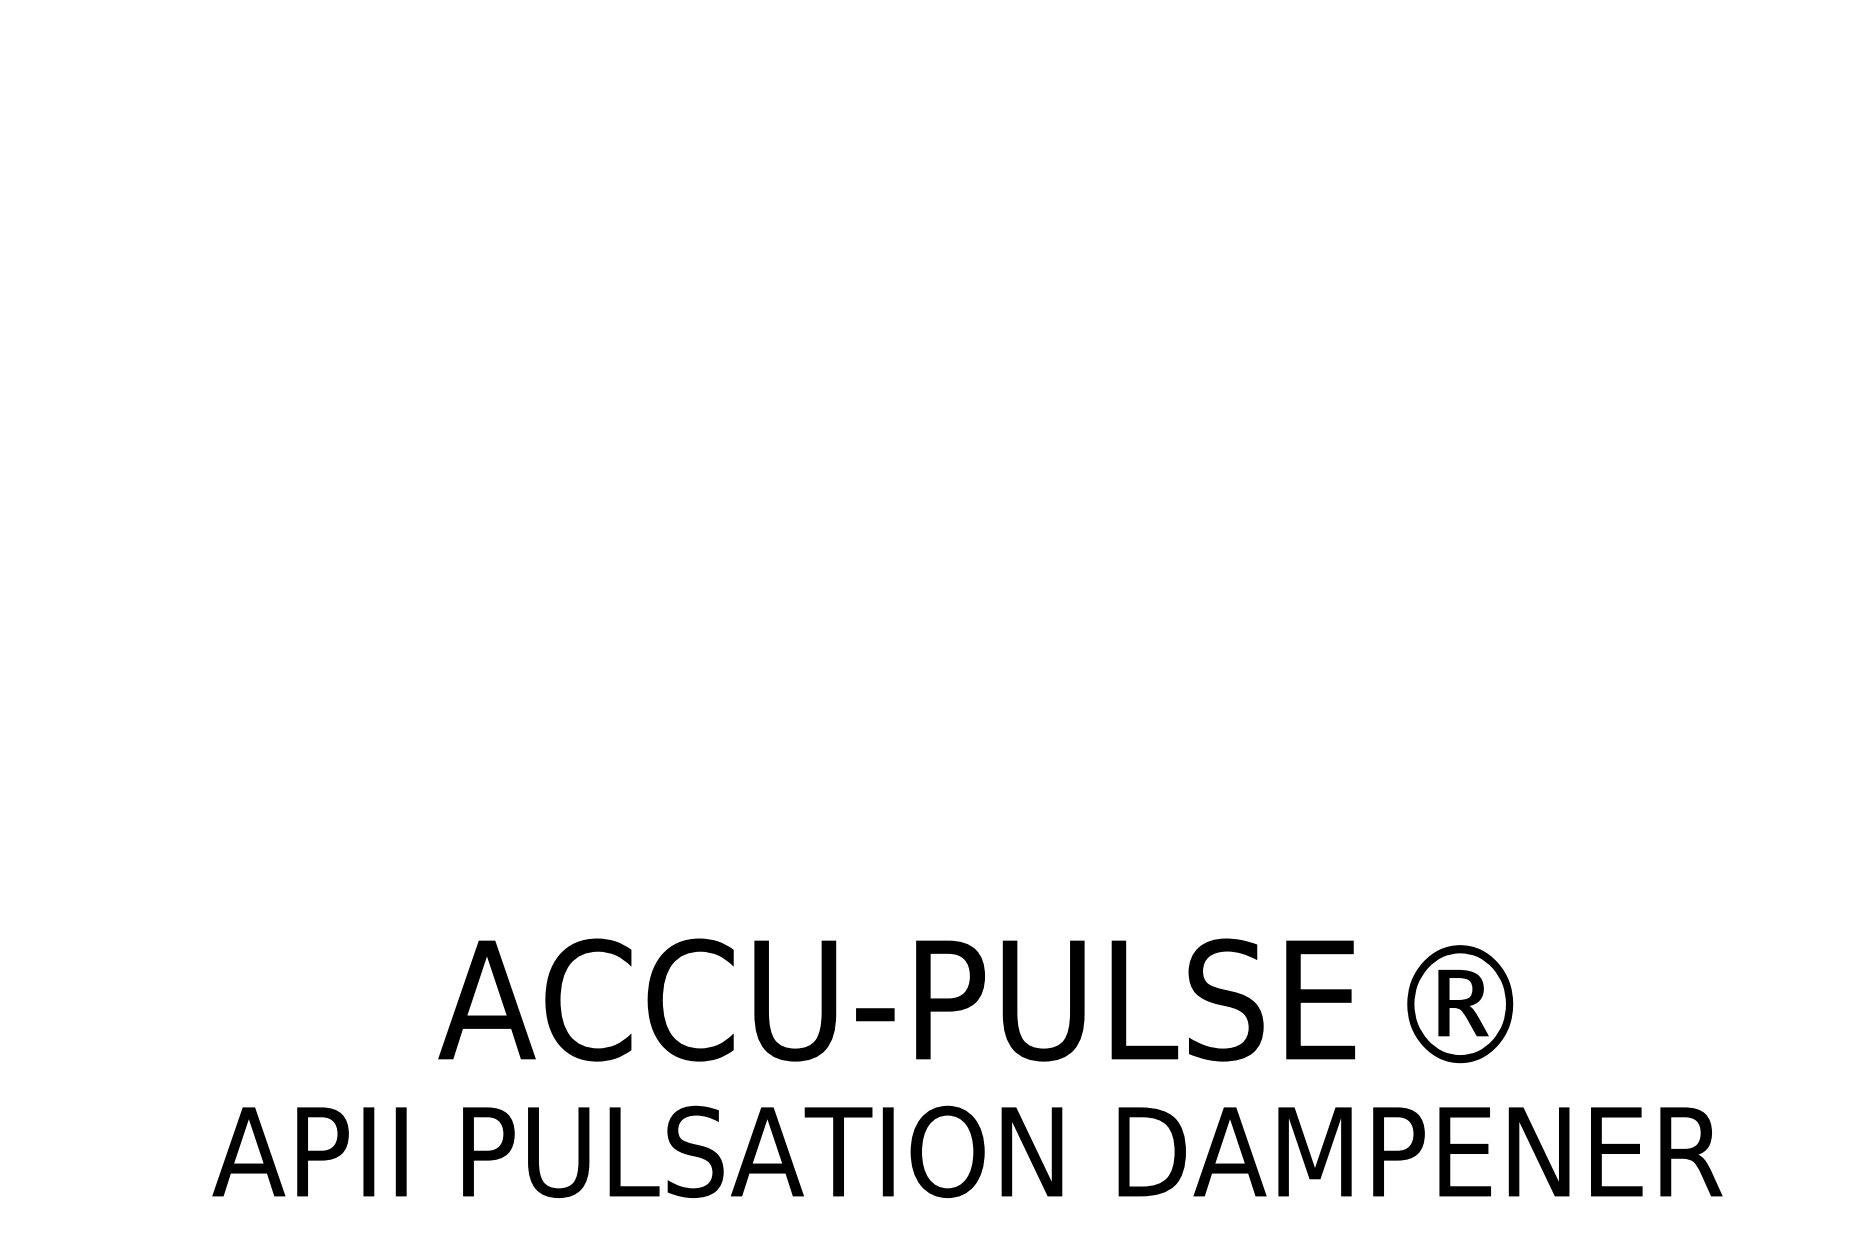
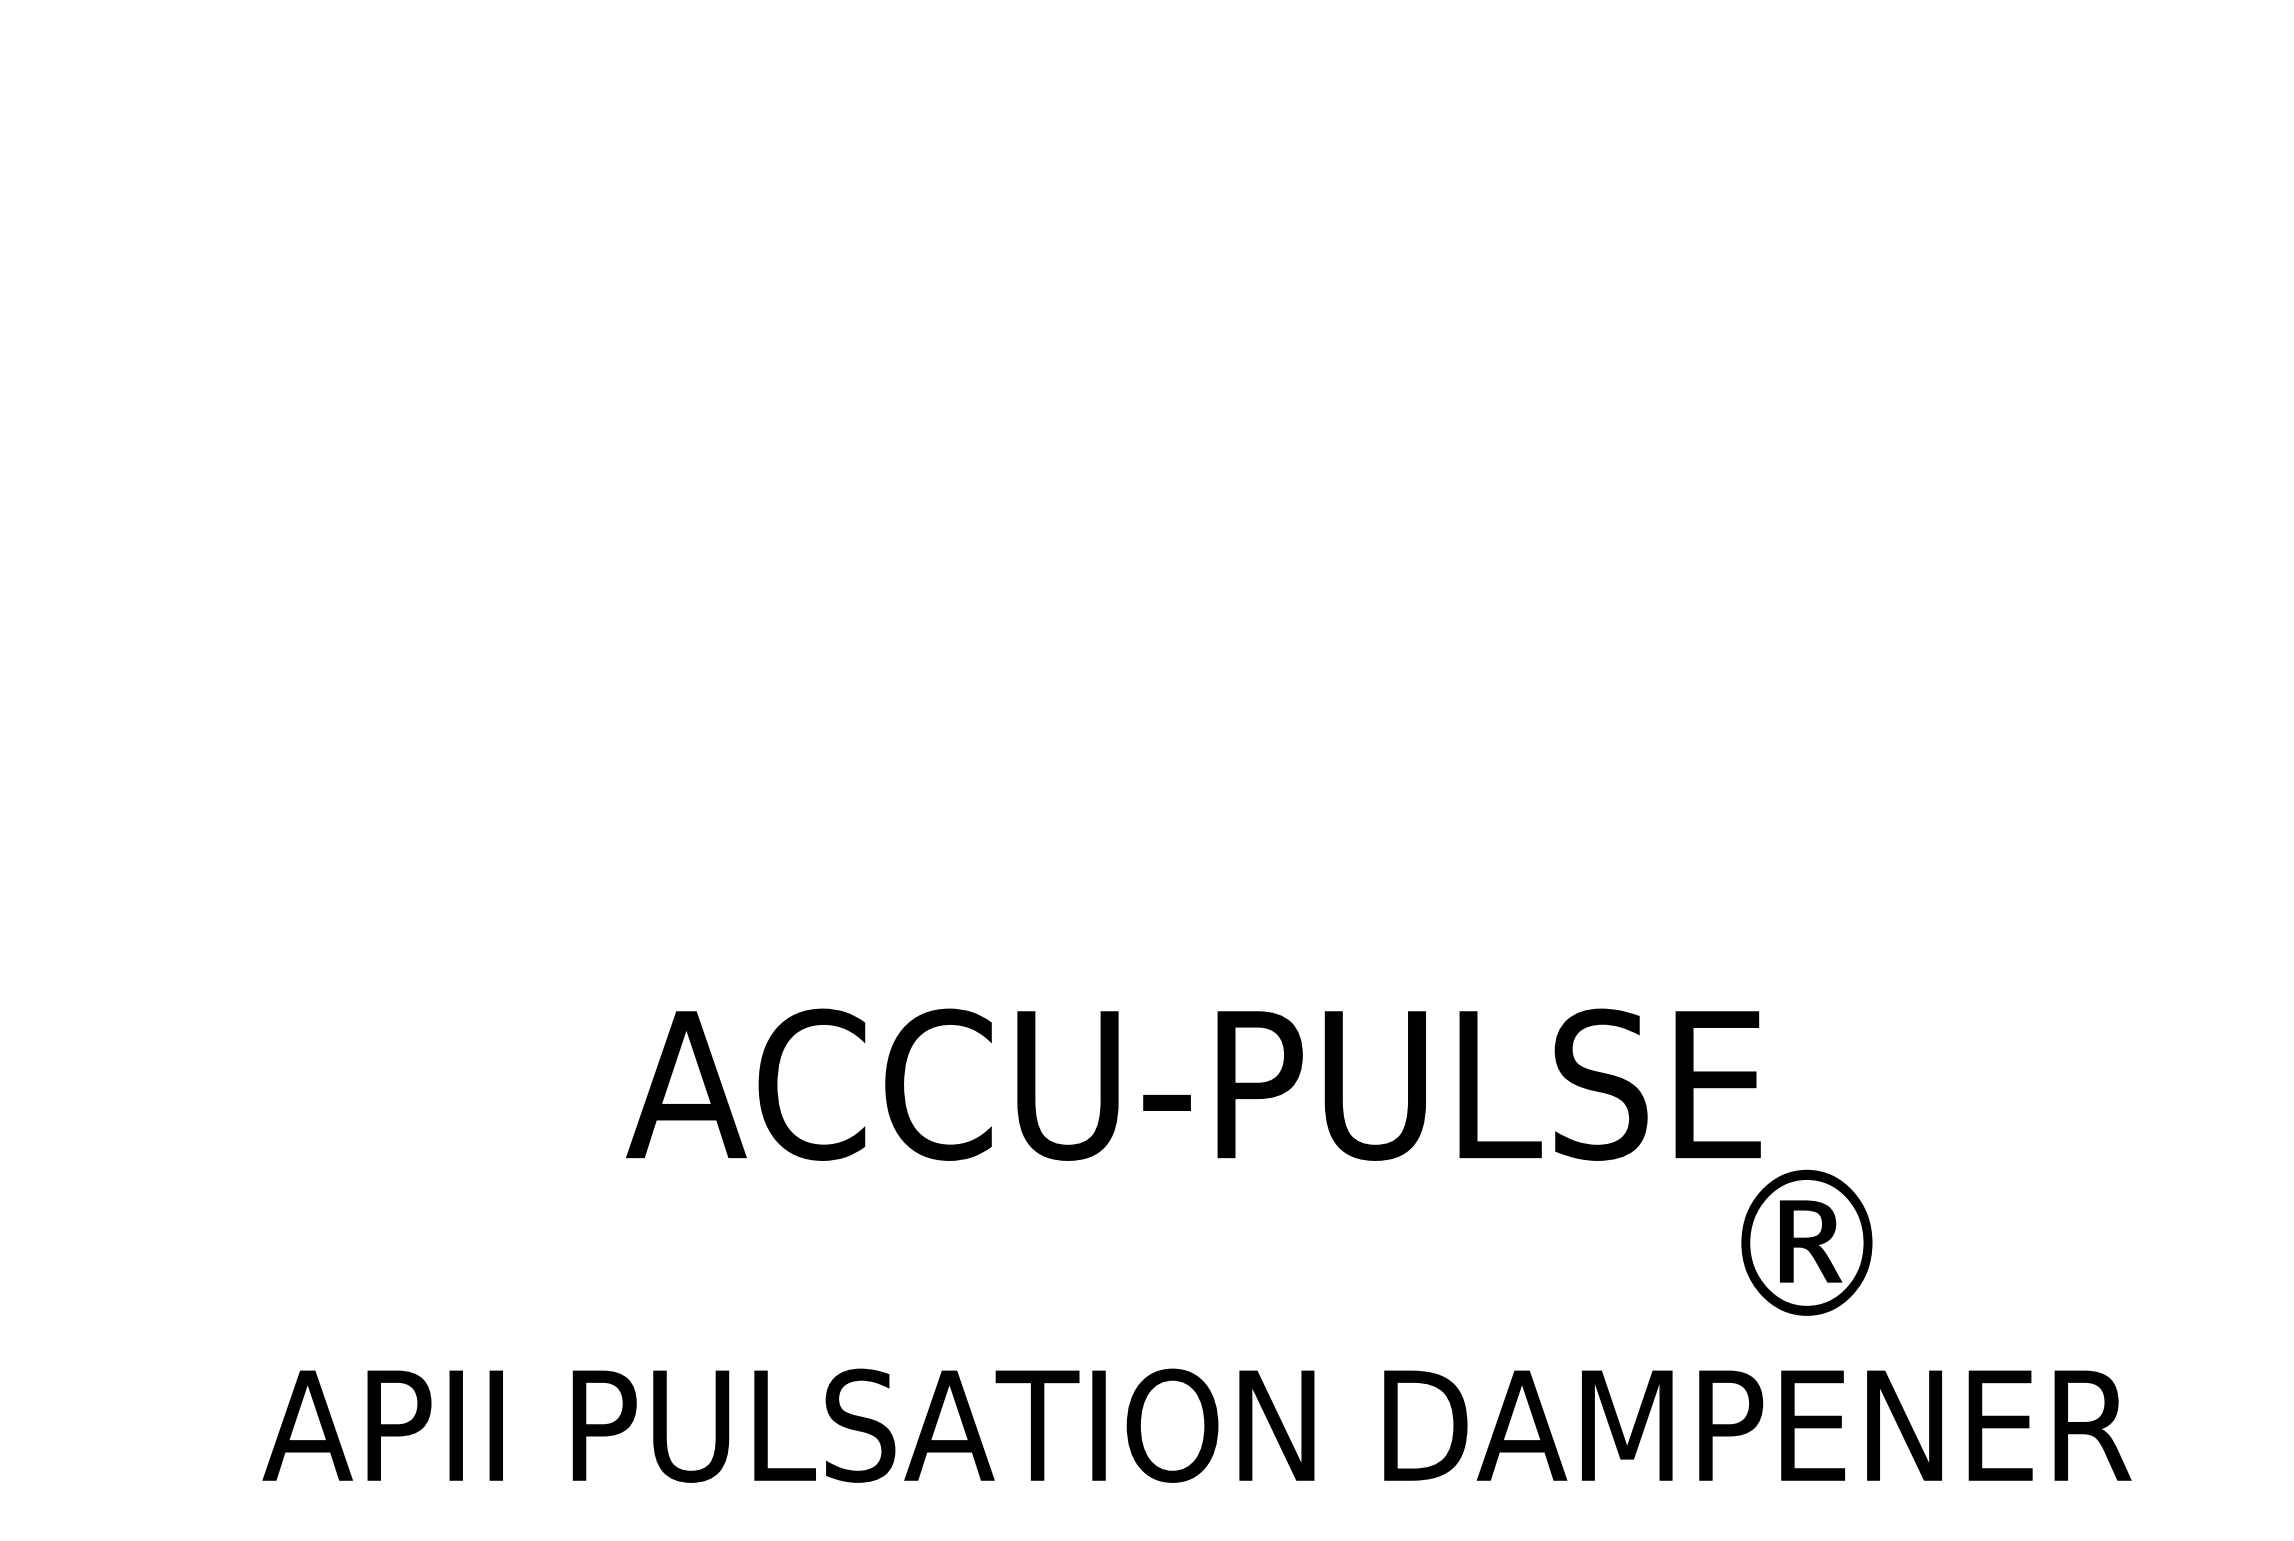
text: (896, 999) -> (1193, 1084), moved

